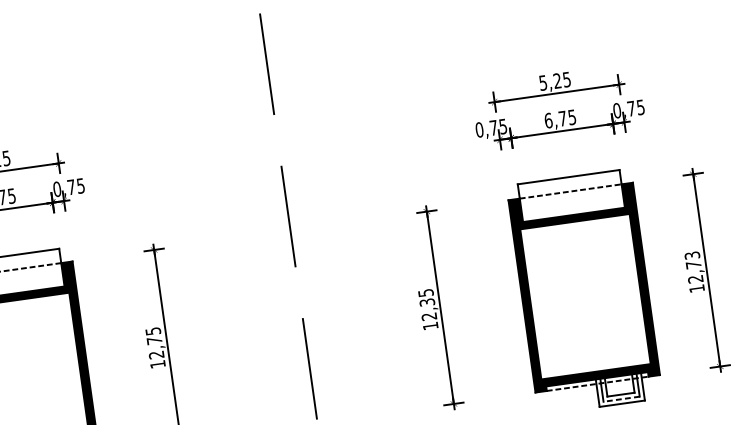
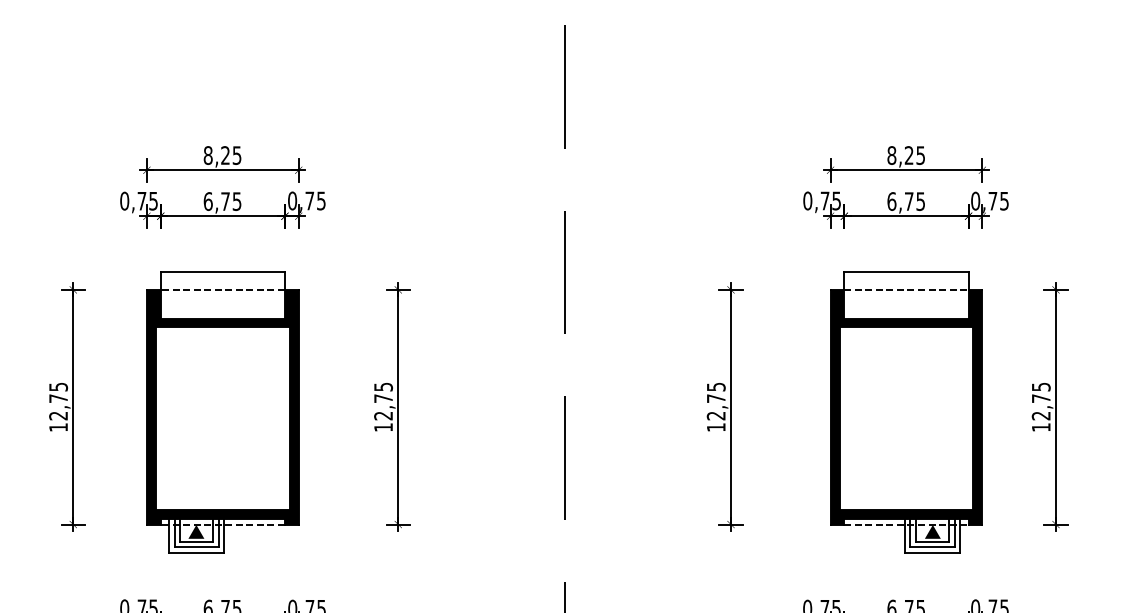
text: (542, 83) -> (891, 155), 5,25 -> 8,25
text: (691, 255) -> (1040, 386), 12,73 -> 12,75
text: (426, 302) -> (715, 398), 12,35 -> 12,75
fill: (619, 386) -> (932, 531), added
line: (620, 399) -> (931, 547), dashed -> solid

